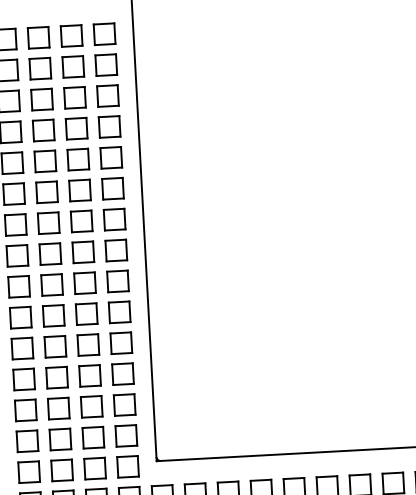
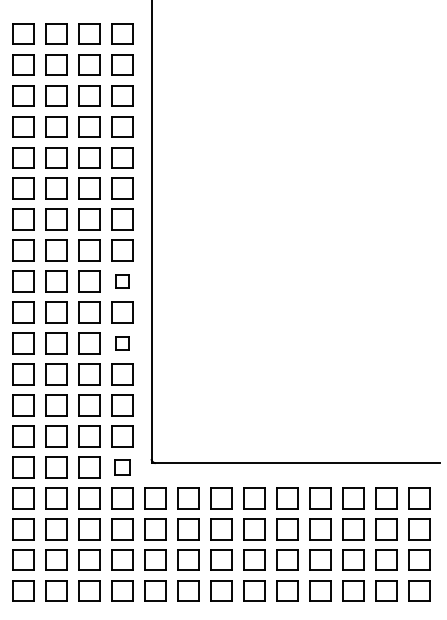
part: (117, 281) -> (122, 281), size x0.6
part: (121, 343) -> (122, 343), size x0.6
part: (127, 467) -> (122, 467), size x0.7

